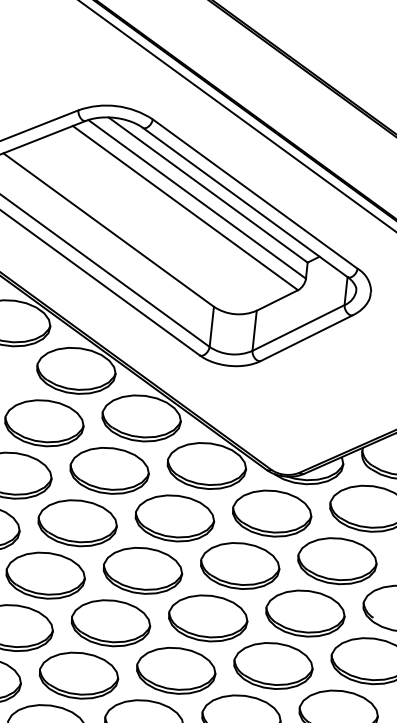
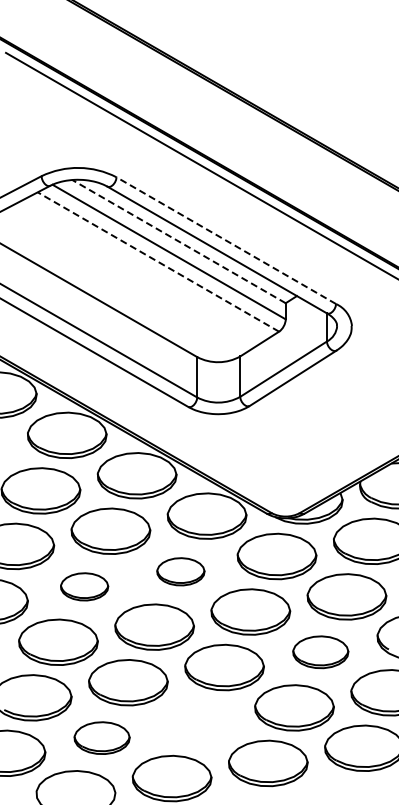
line: (207, 189) -> (178, 241), solid -> dashed
line: (255, 193) -> (226, 240), solid -> dashed
line: (184, 207) -> (157, 261), solid -> dashed
part: (174, 518) -> (180, 571), size x0.6
part: (77, 522) -> (84, 586), size x0.6
part: (305, 612) -> (320, 651), size x0.7
part: (176, 670) -> (198, 722), removed
part: (78, 674) -> (101, 737), size x0.7

